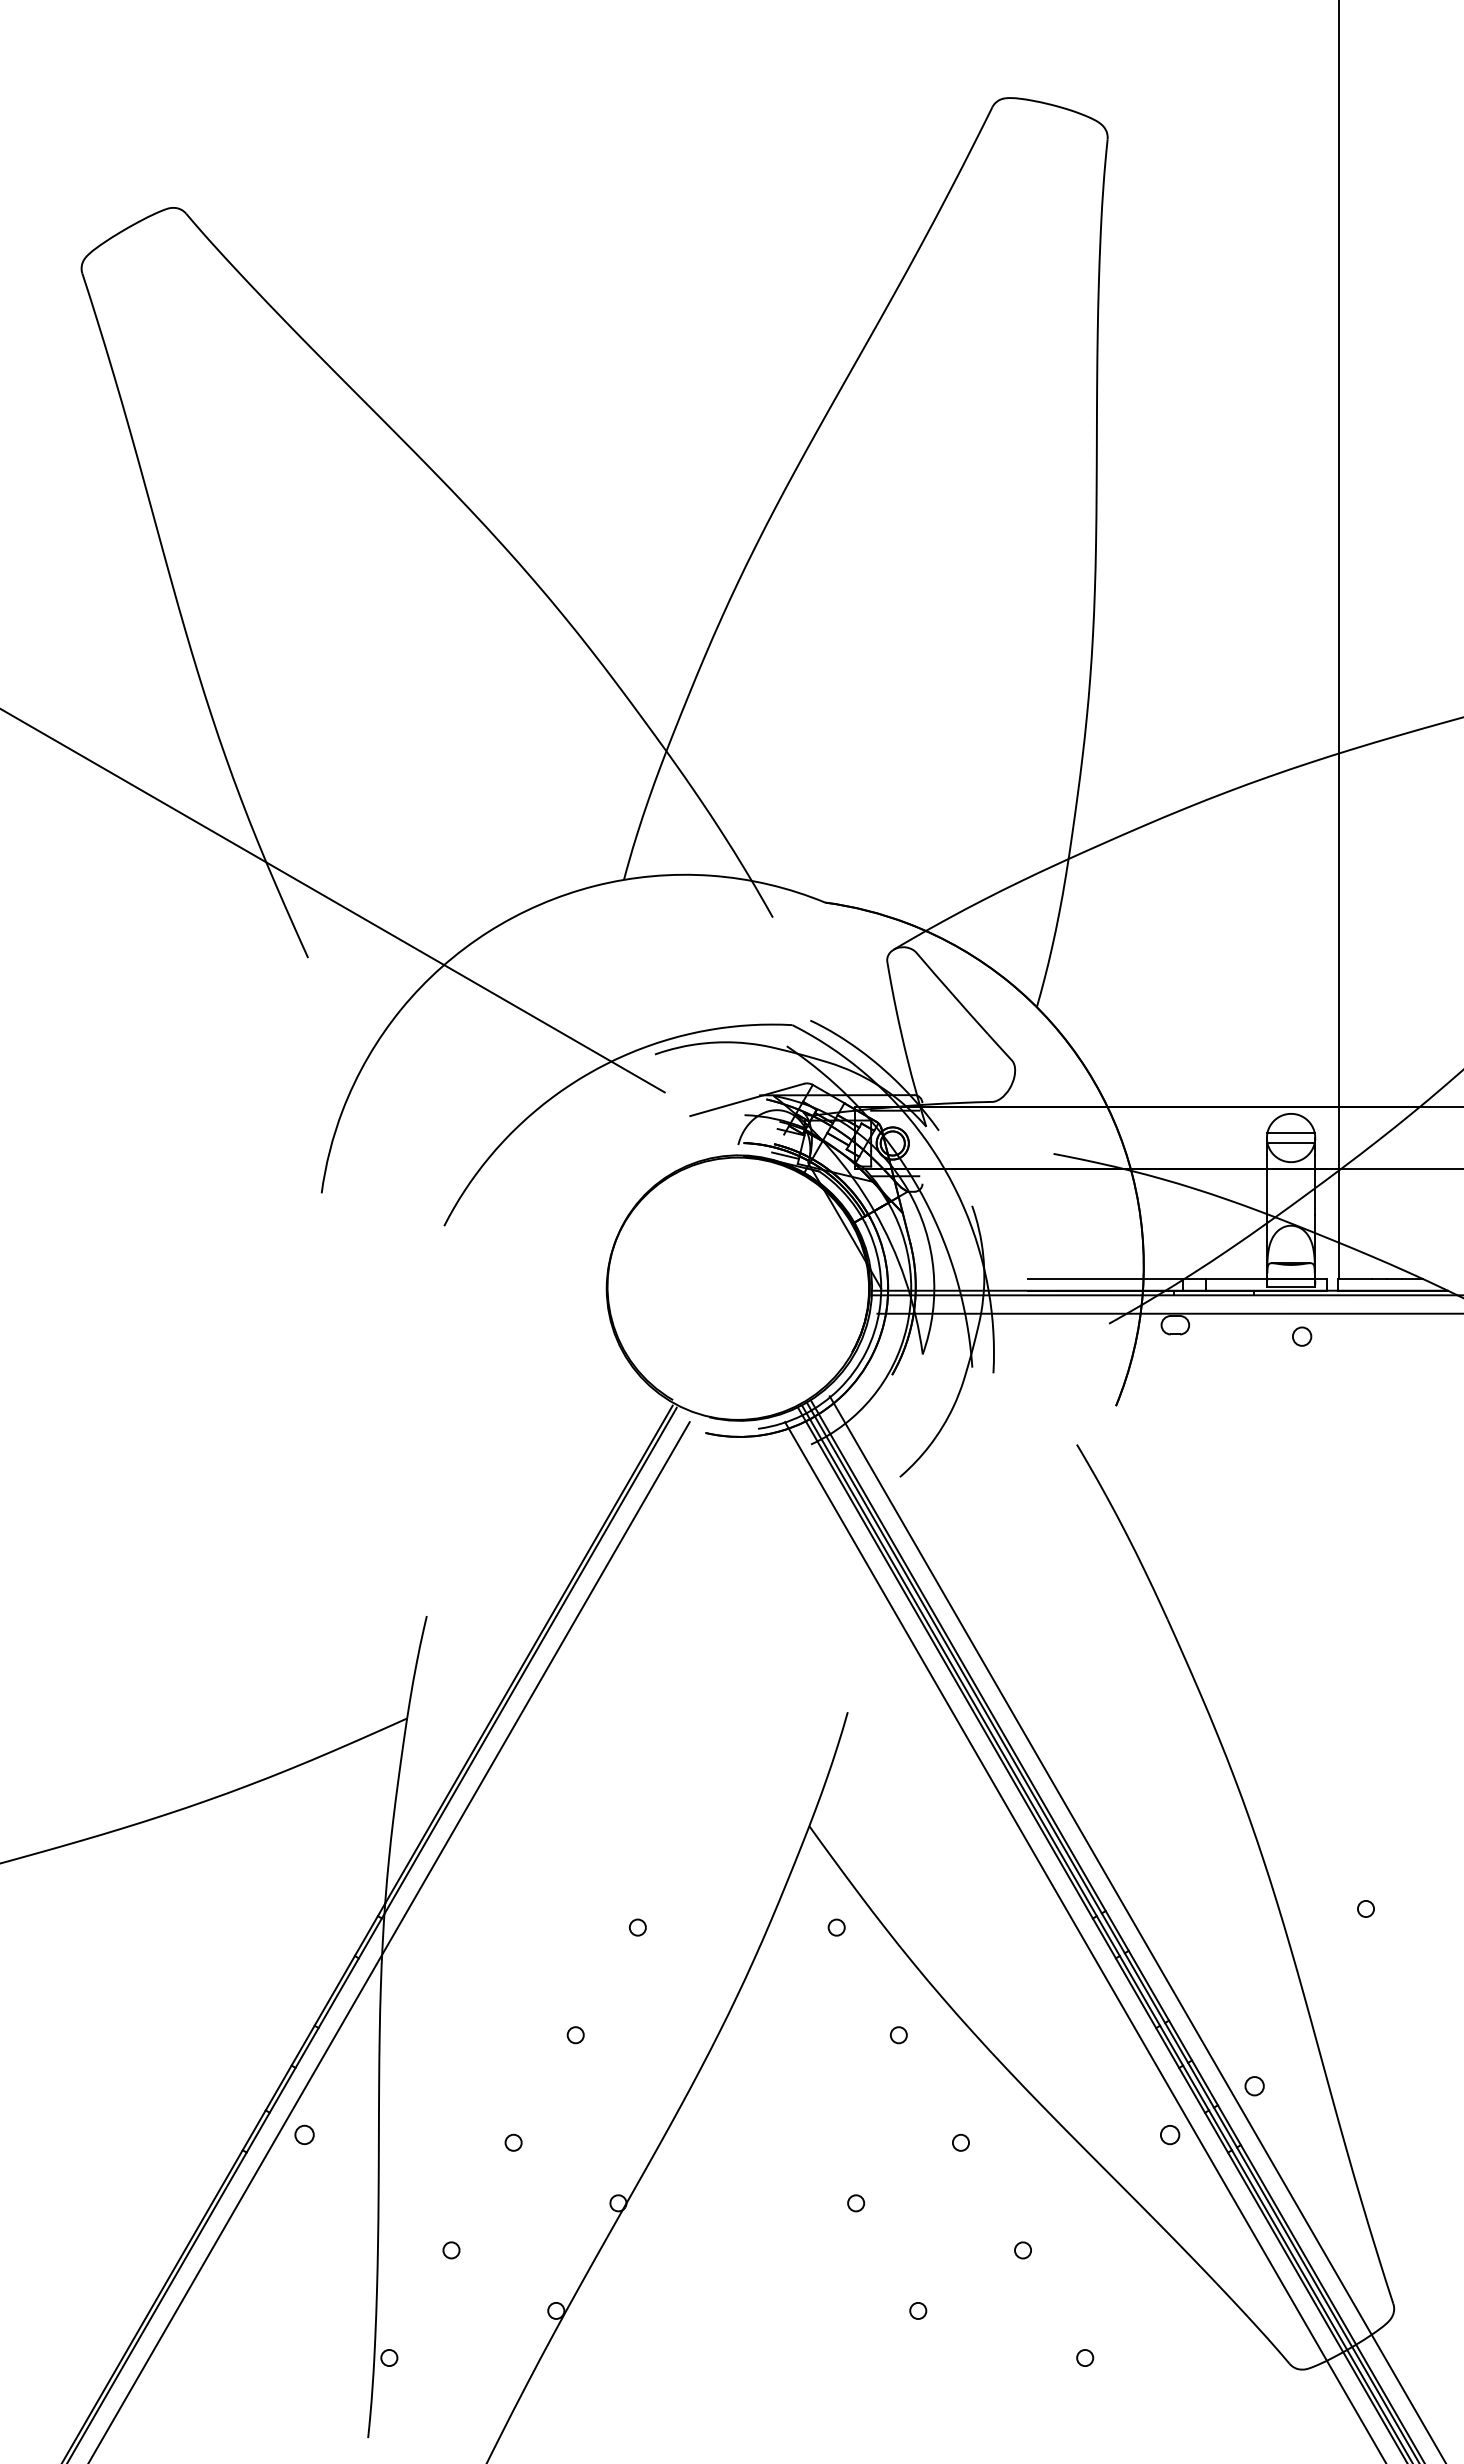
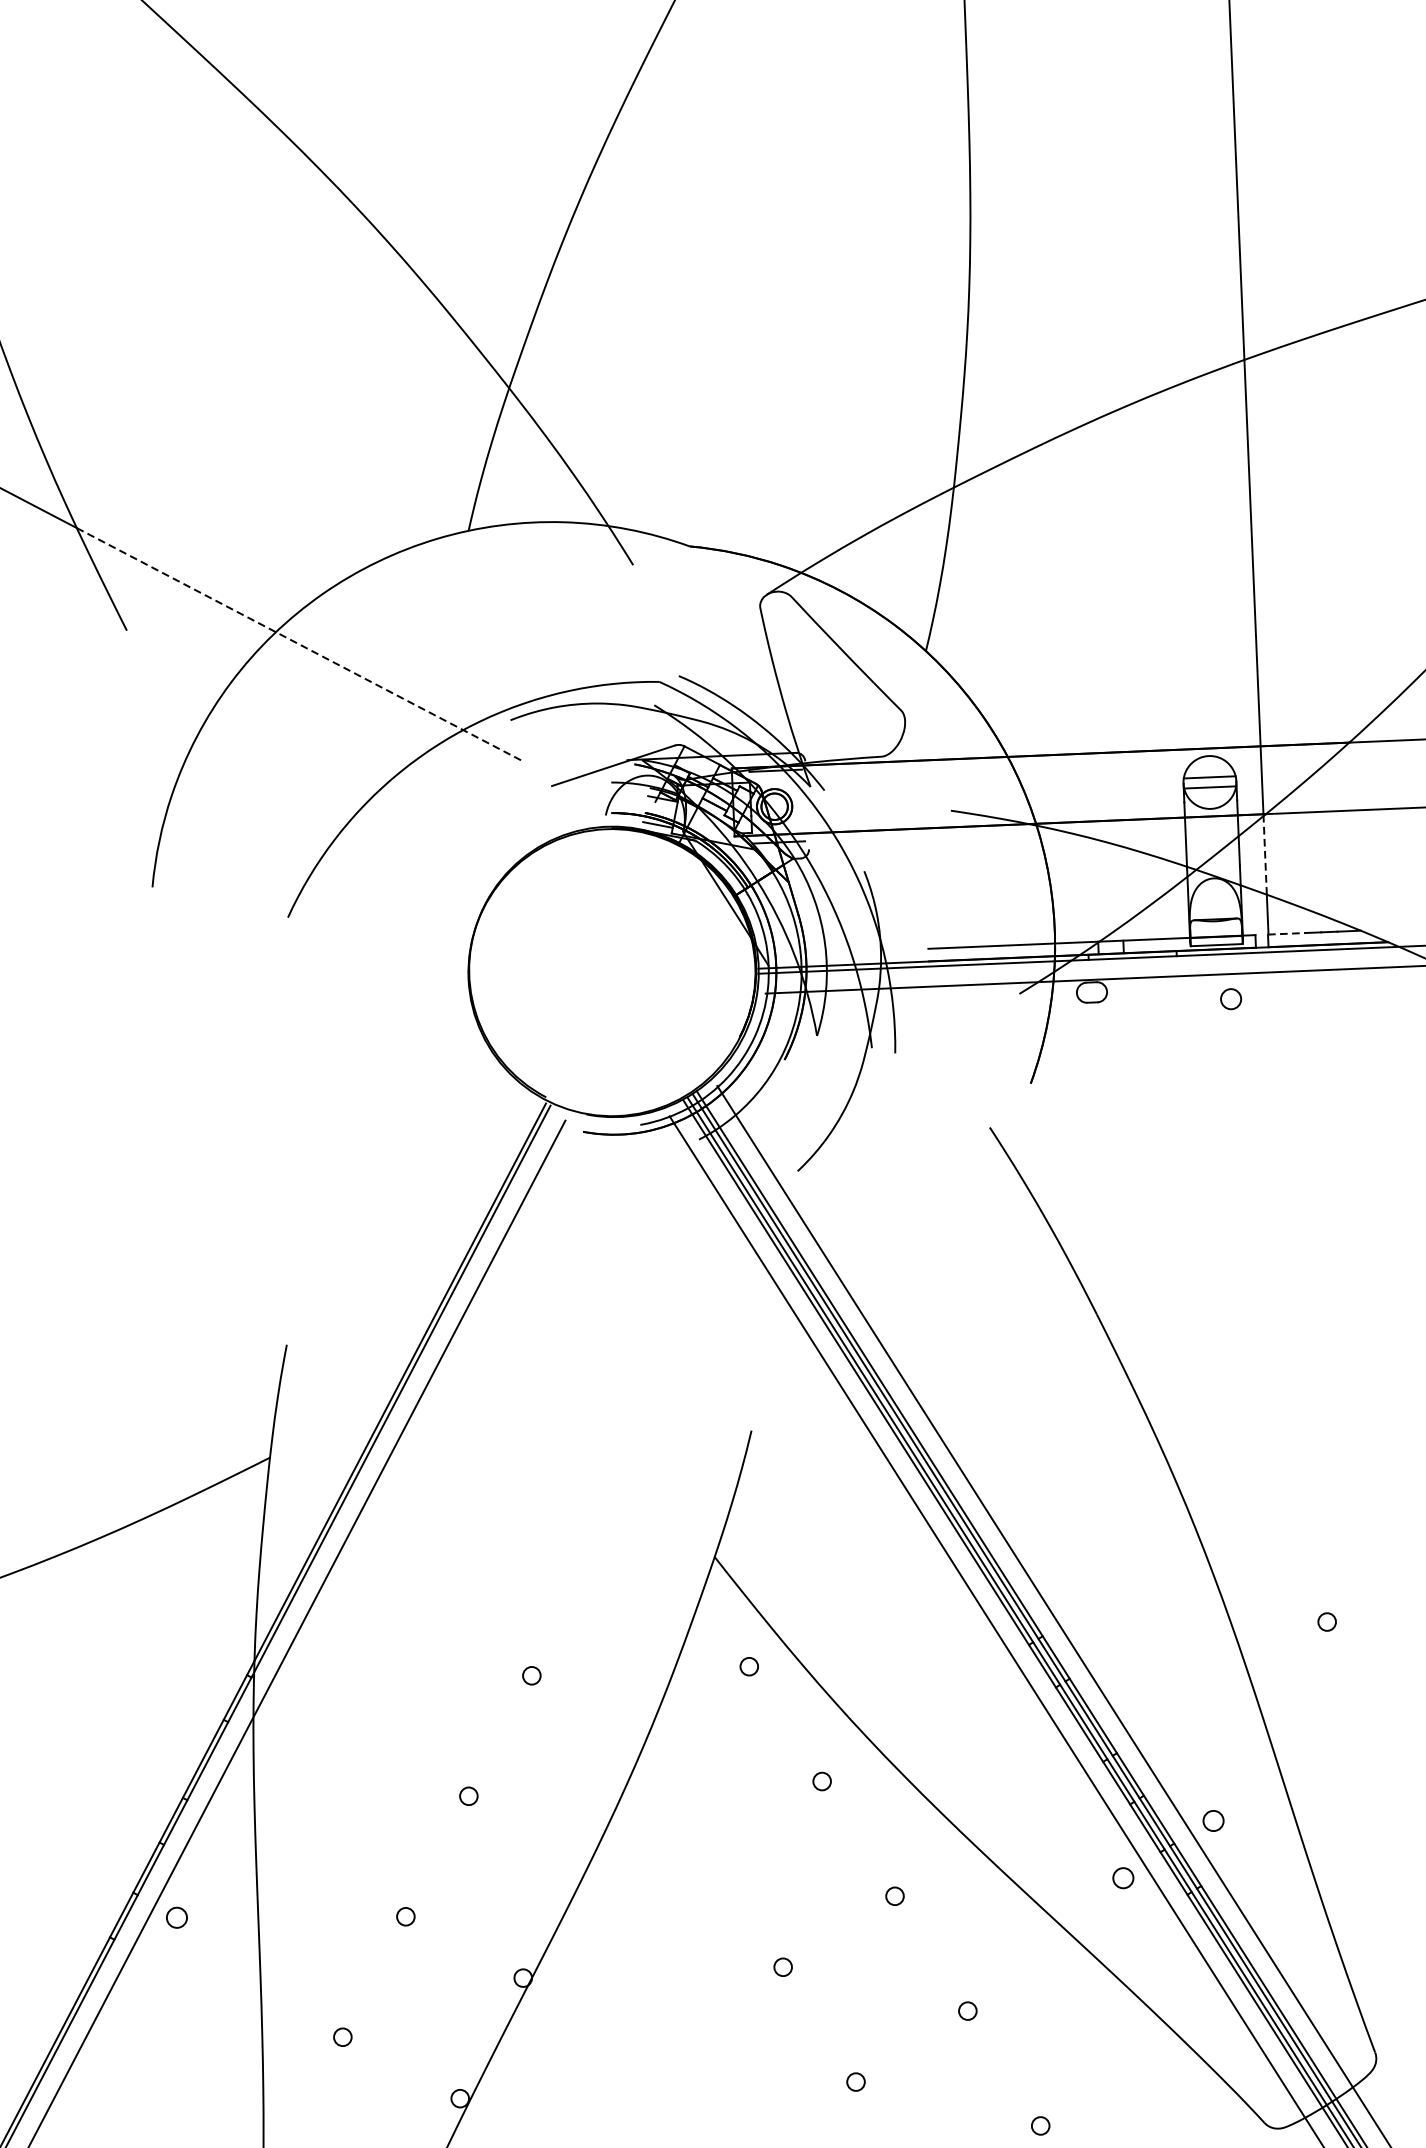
line: (465, 977) -> (299, 644), solid -> dashed
line: (1338, 1206) -> (1264, 855), solid -> dashed
line: (1355, 1279) -> (1286, 934), solid -> dashed

